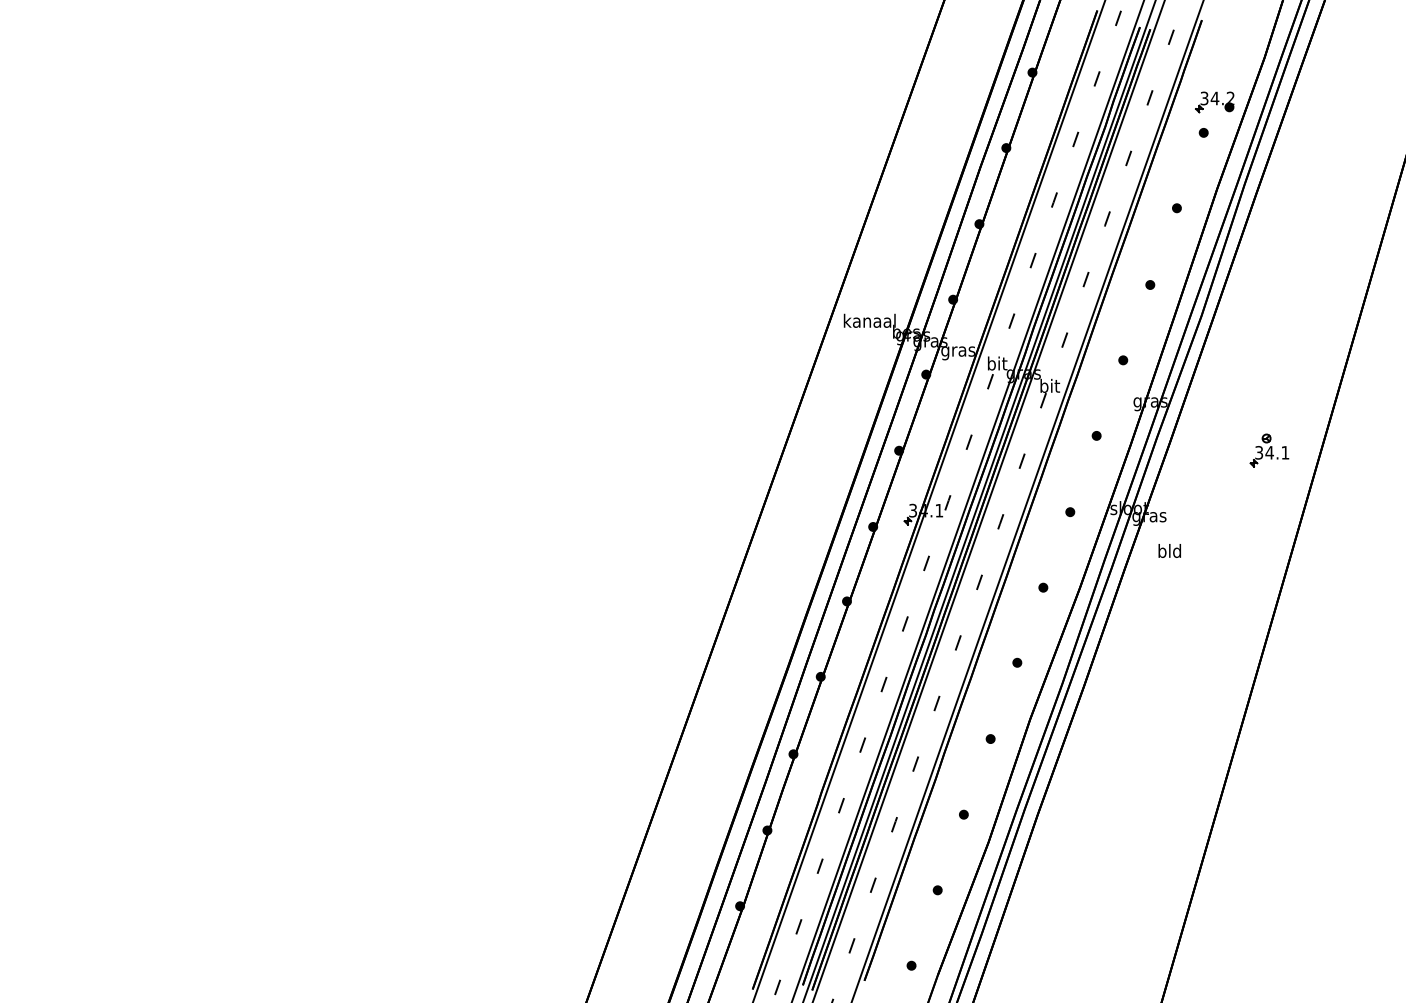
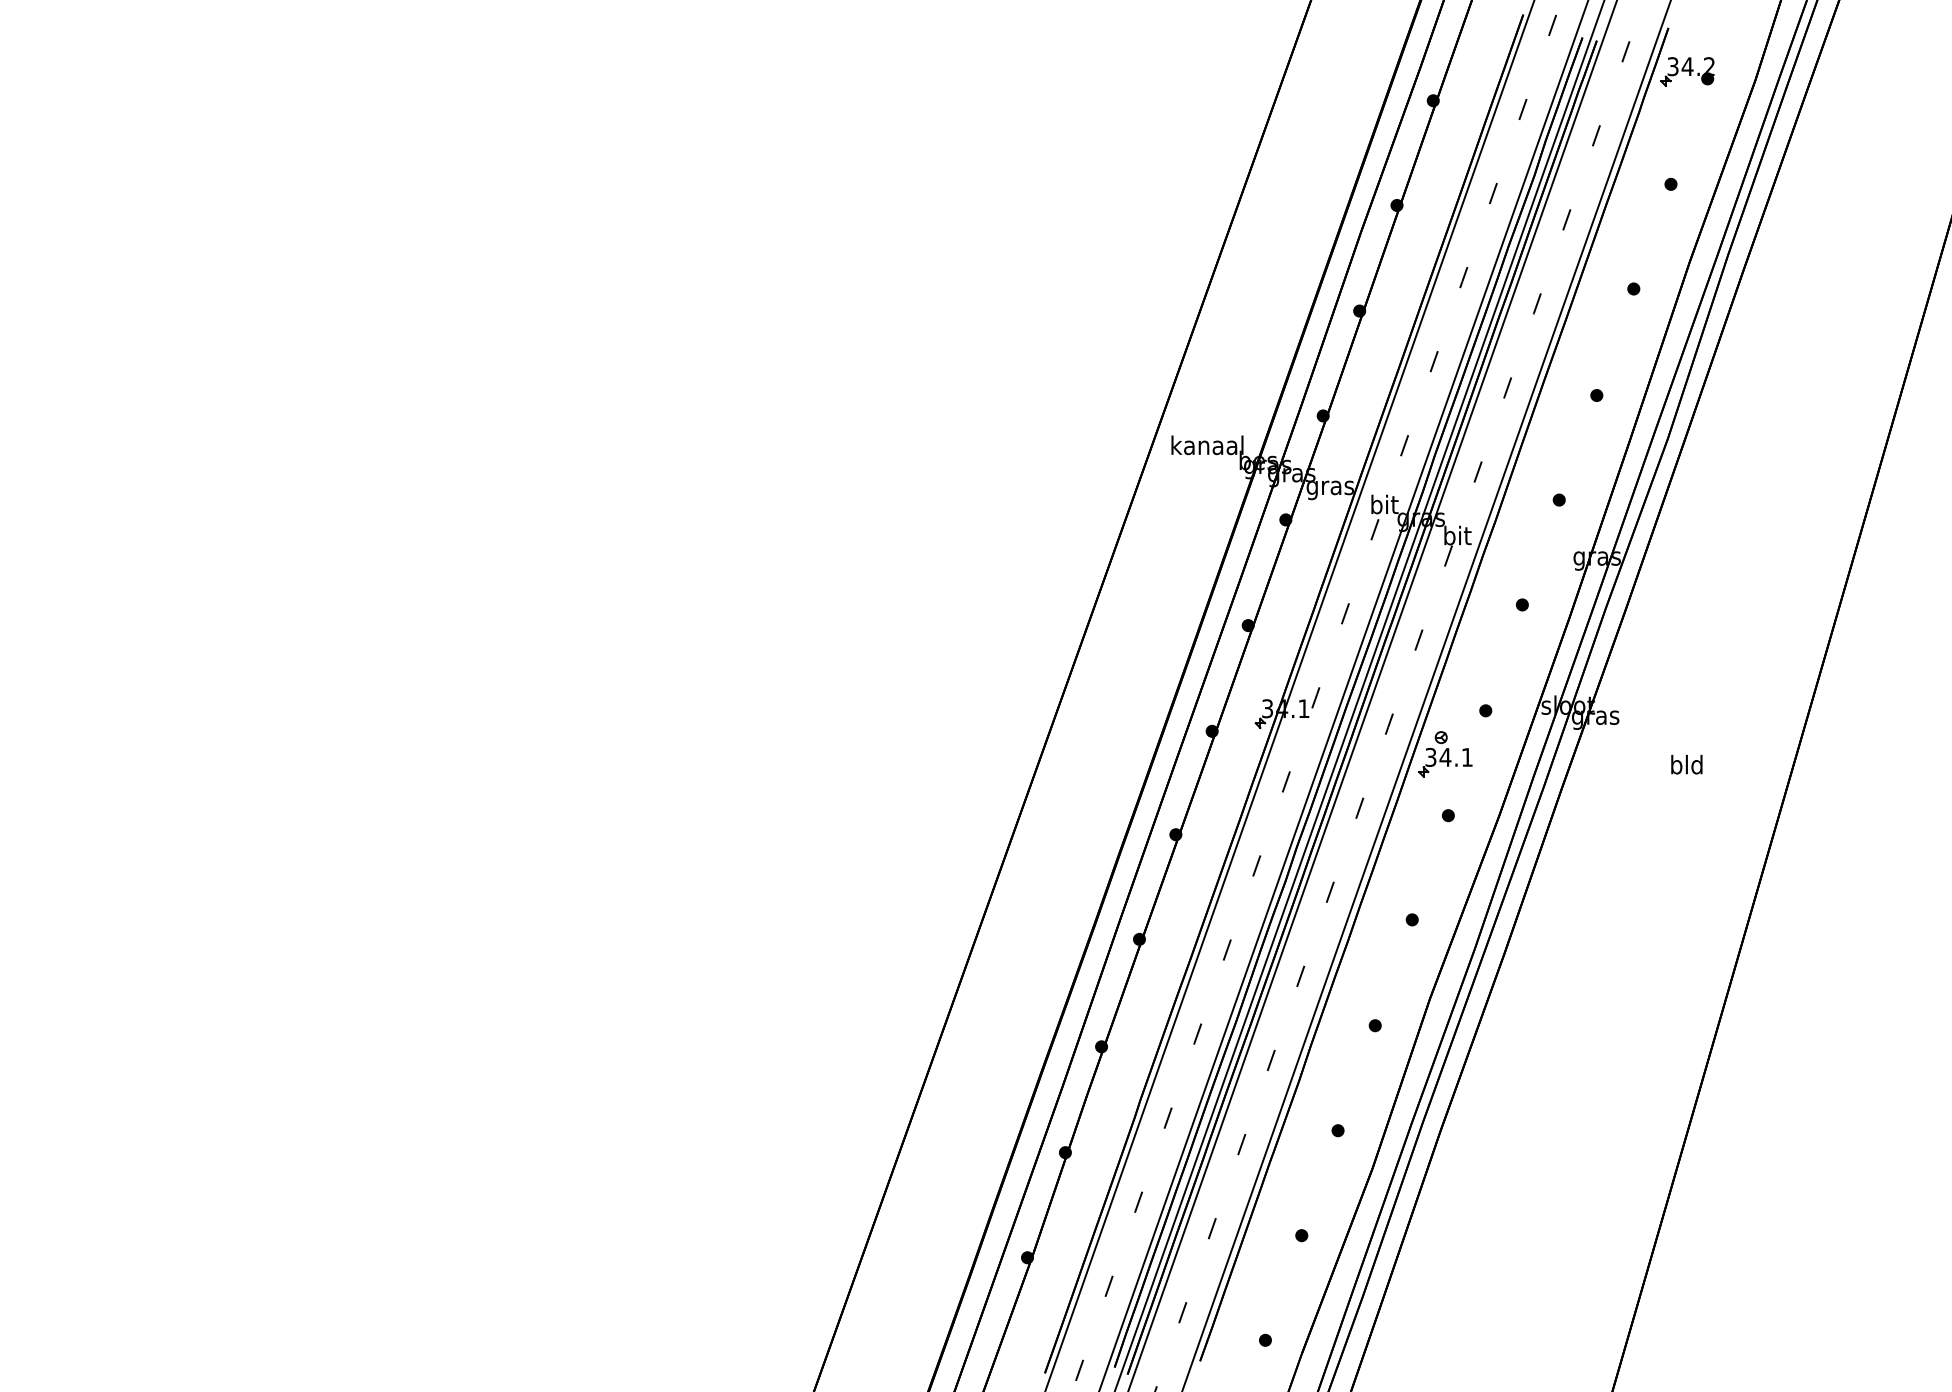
part: (1214, 101) -> (1687, 71), moved
part: (1269, 450) -> (1445, 754), moved
text: (1169, 550) -> (1686, 764), moved

